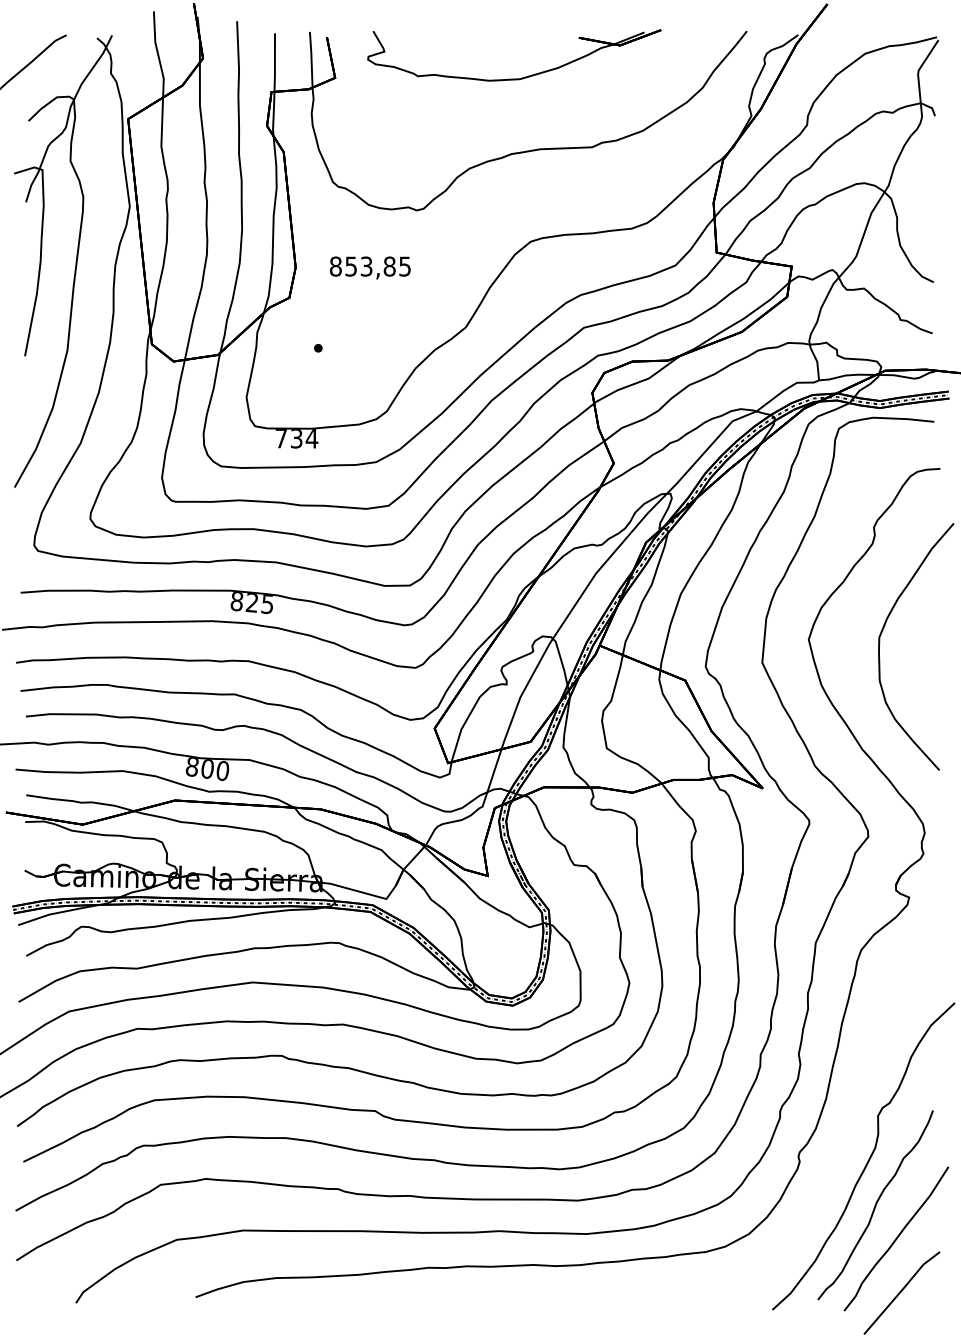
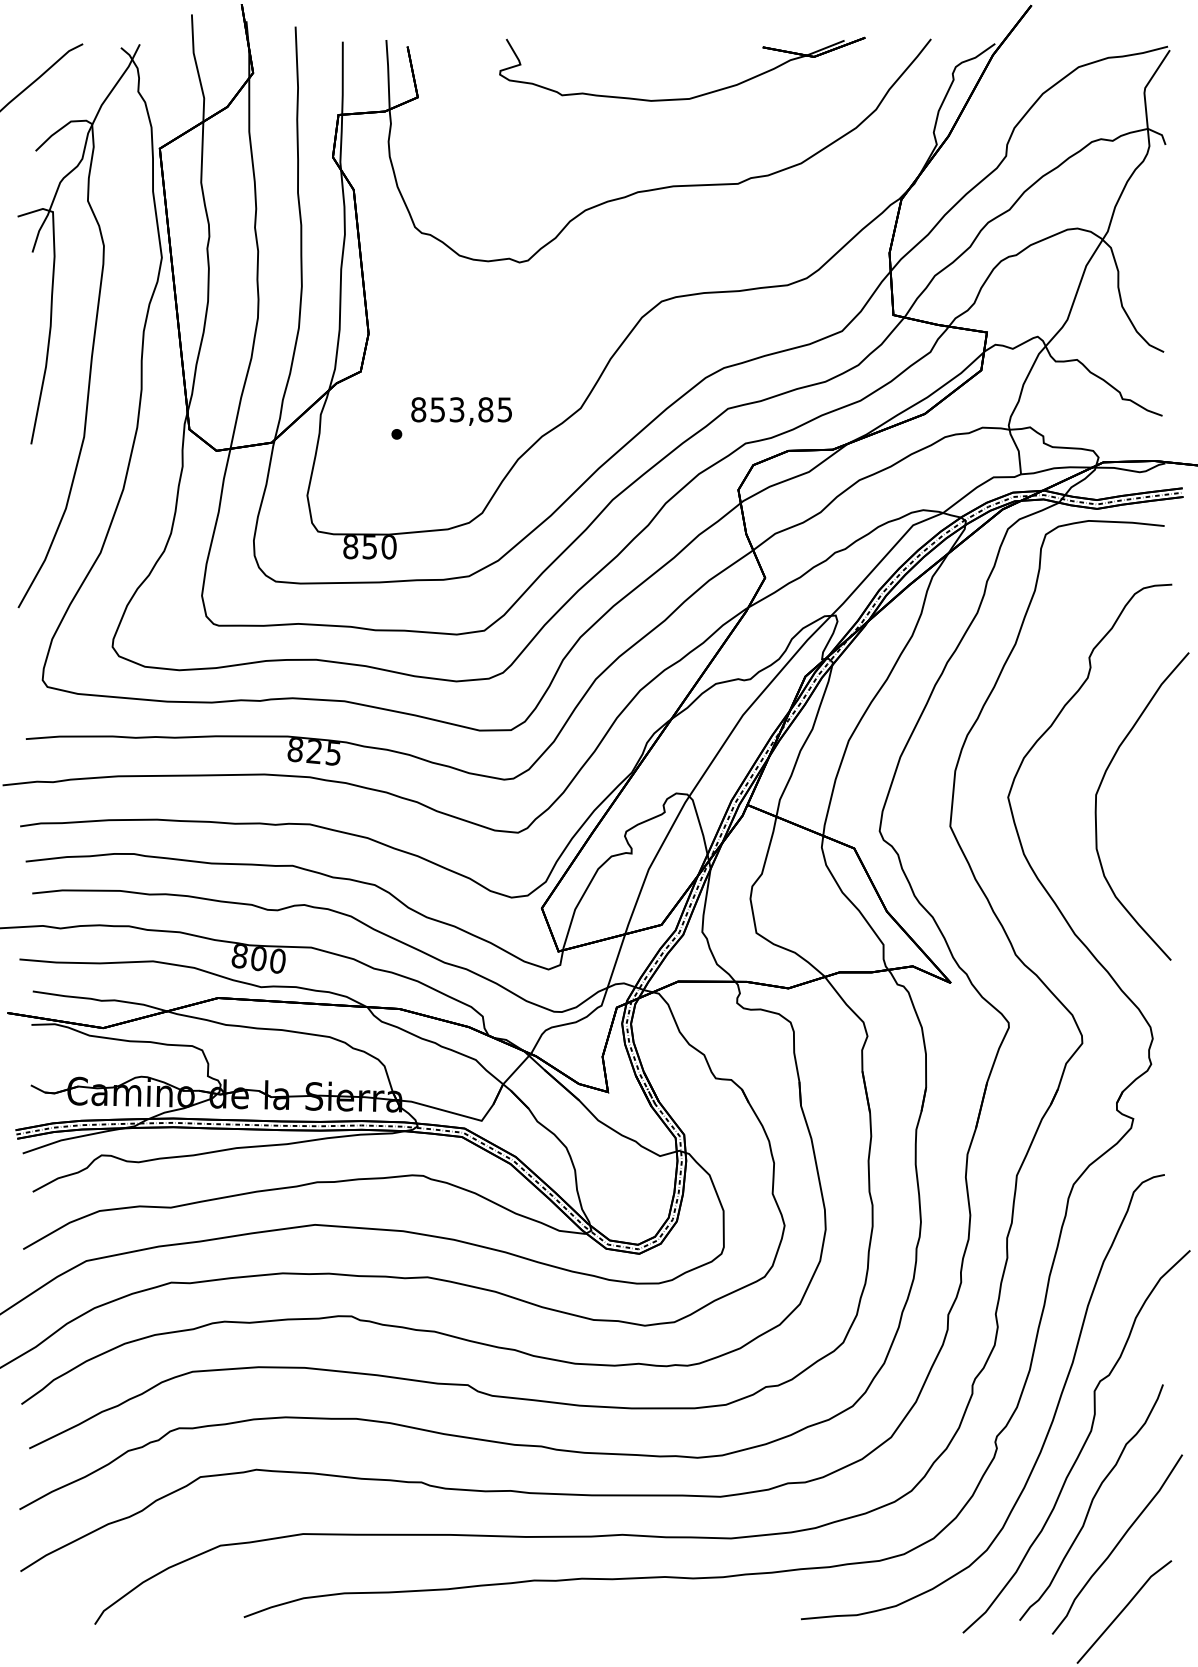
part: (514, 78) -> (682, 98), moved
text: (370, 267) -> (461, 410), moved
text: (296, 438) -> (369, 546), 734 -> 850
curve: (842, 1141) -> (1050, 1423), added

